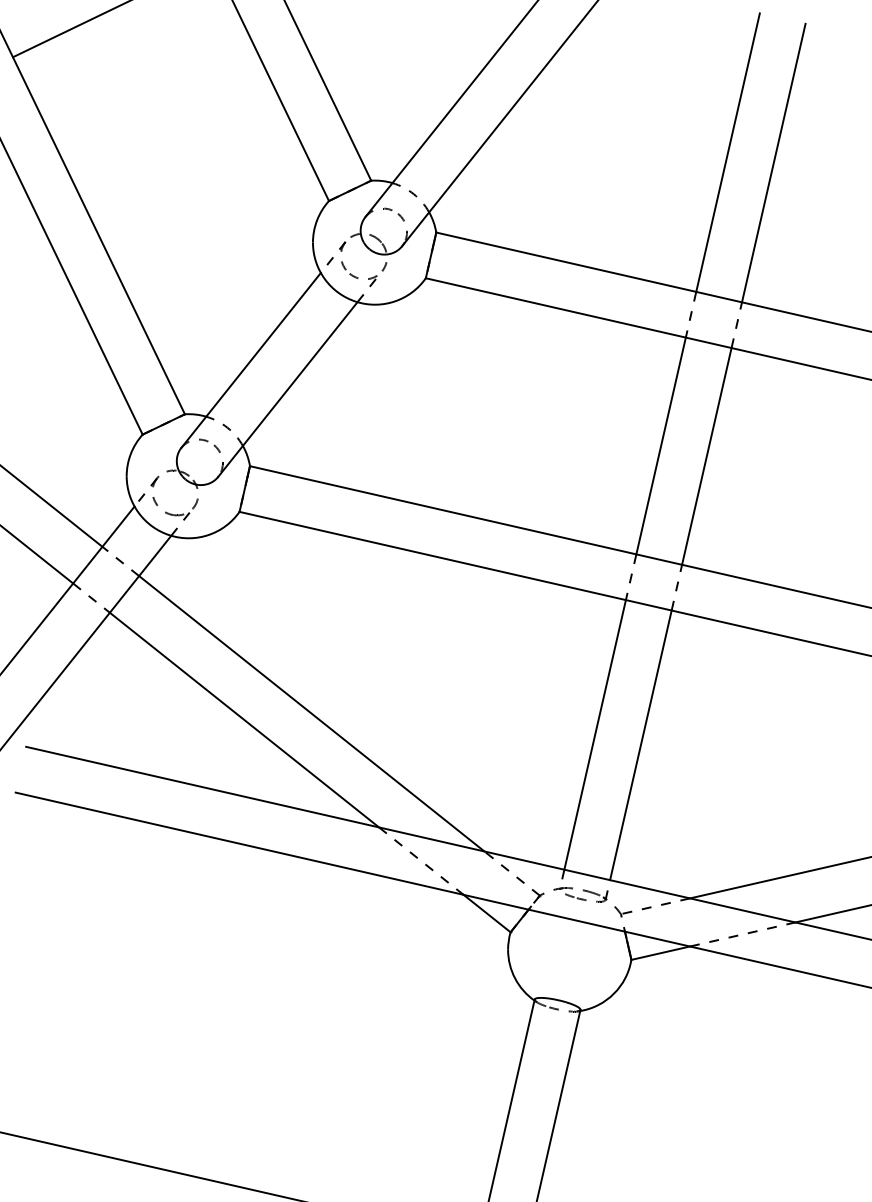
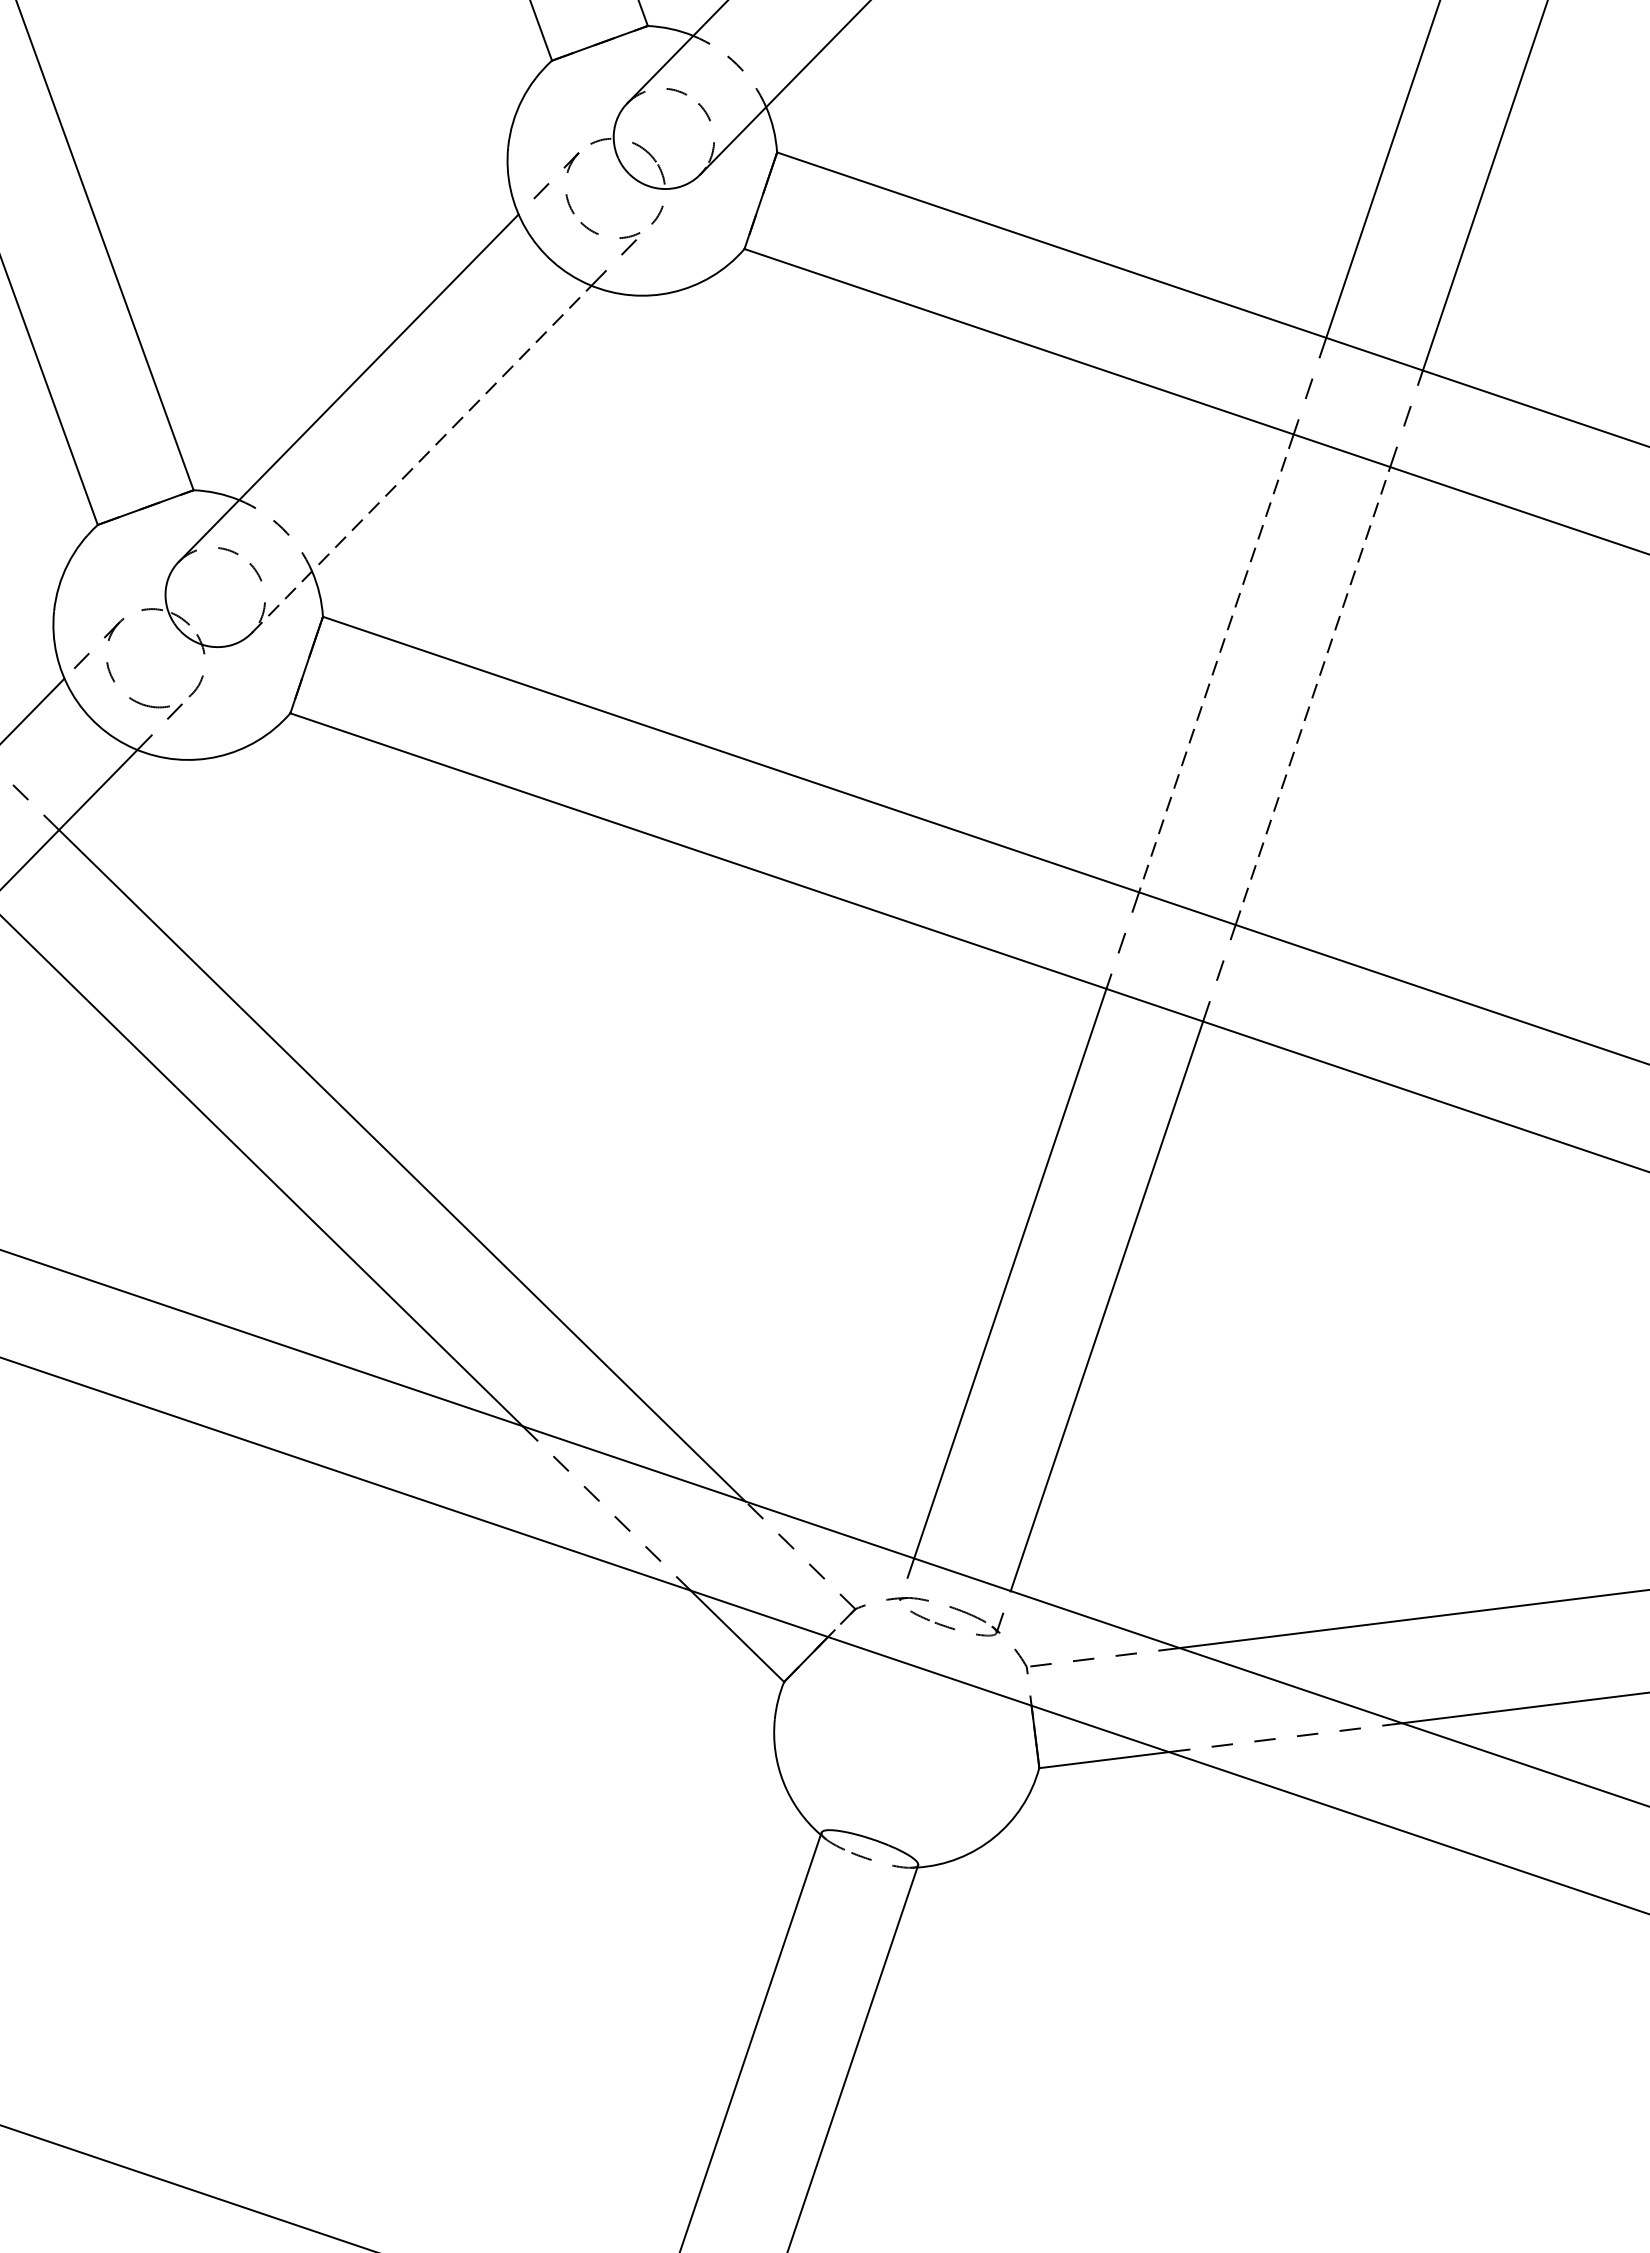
line: (287, 389) -> (420, 459), solid -> dashed
line: (661, 446) -> (1217, 664), solid -> dashed
line: (706, 455) -> (1312, 693), solid -> dashed

